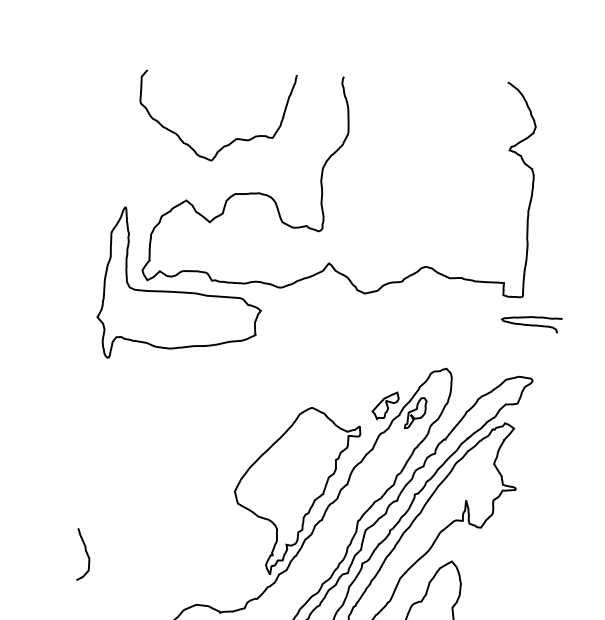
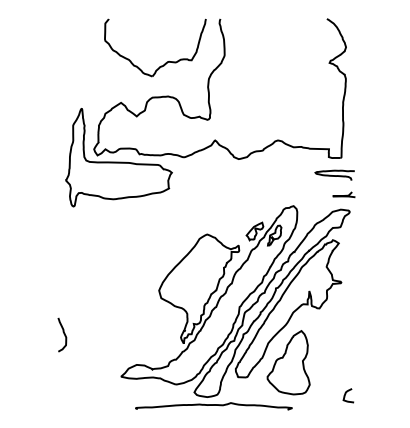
part: (232, 139) -> (165, 62), moved
curve: (531, 324) -> (334, 175), moved
curve: (523, 355) -> (343, 195), added

